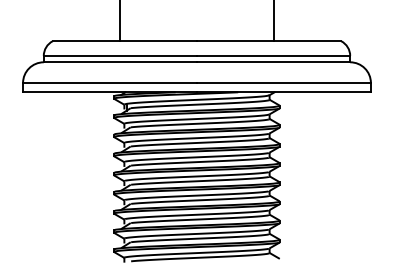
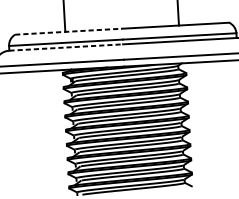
line: (125, 41) -> (69, 31), solid -> dashed
line: (120, 62) -> (66, 47), solid -> dashed

